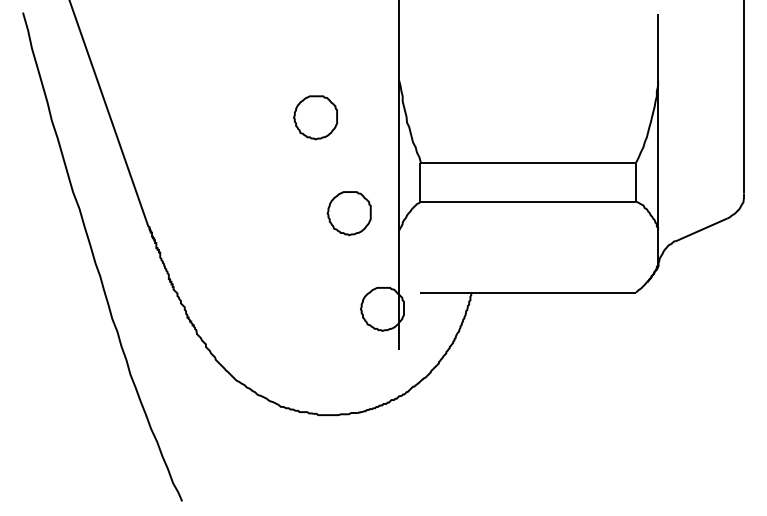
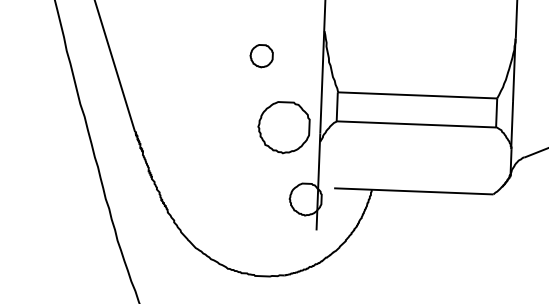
part: (315, 117) -> (261, 55), size x0.7
part: (348, 213) -> (283, 127), size x1.6

